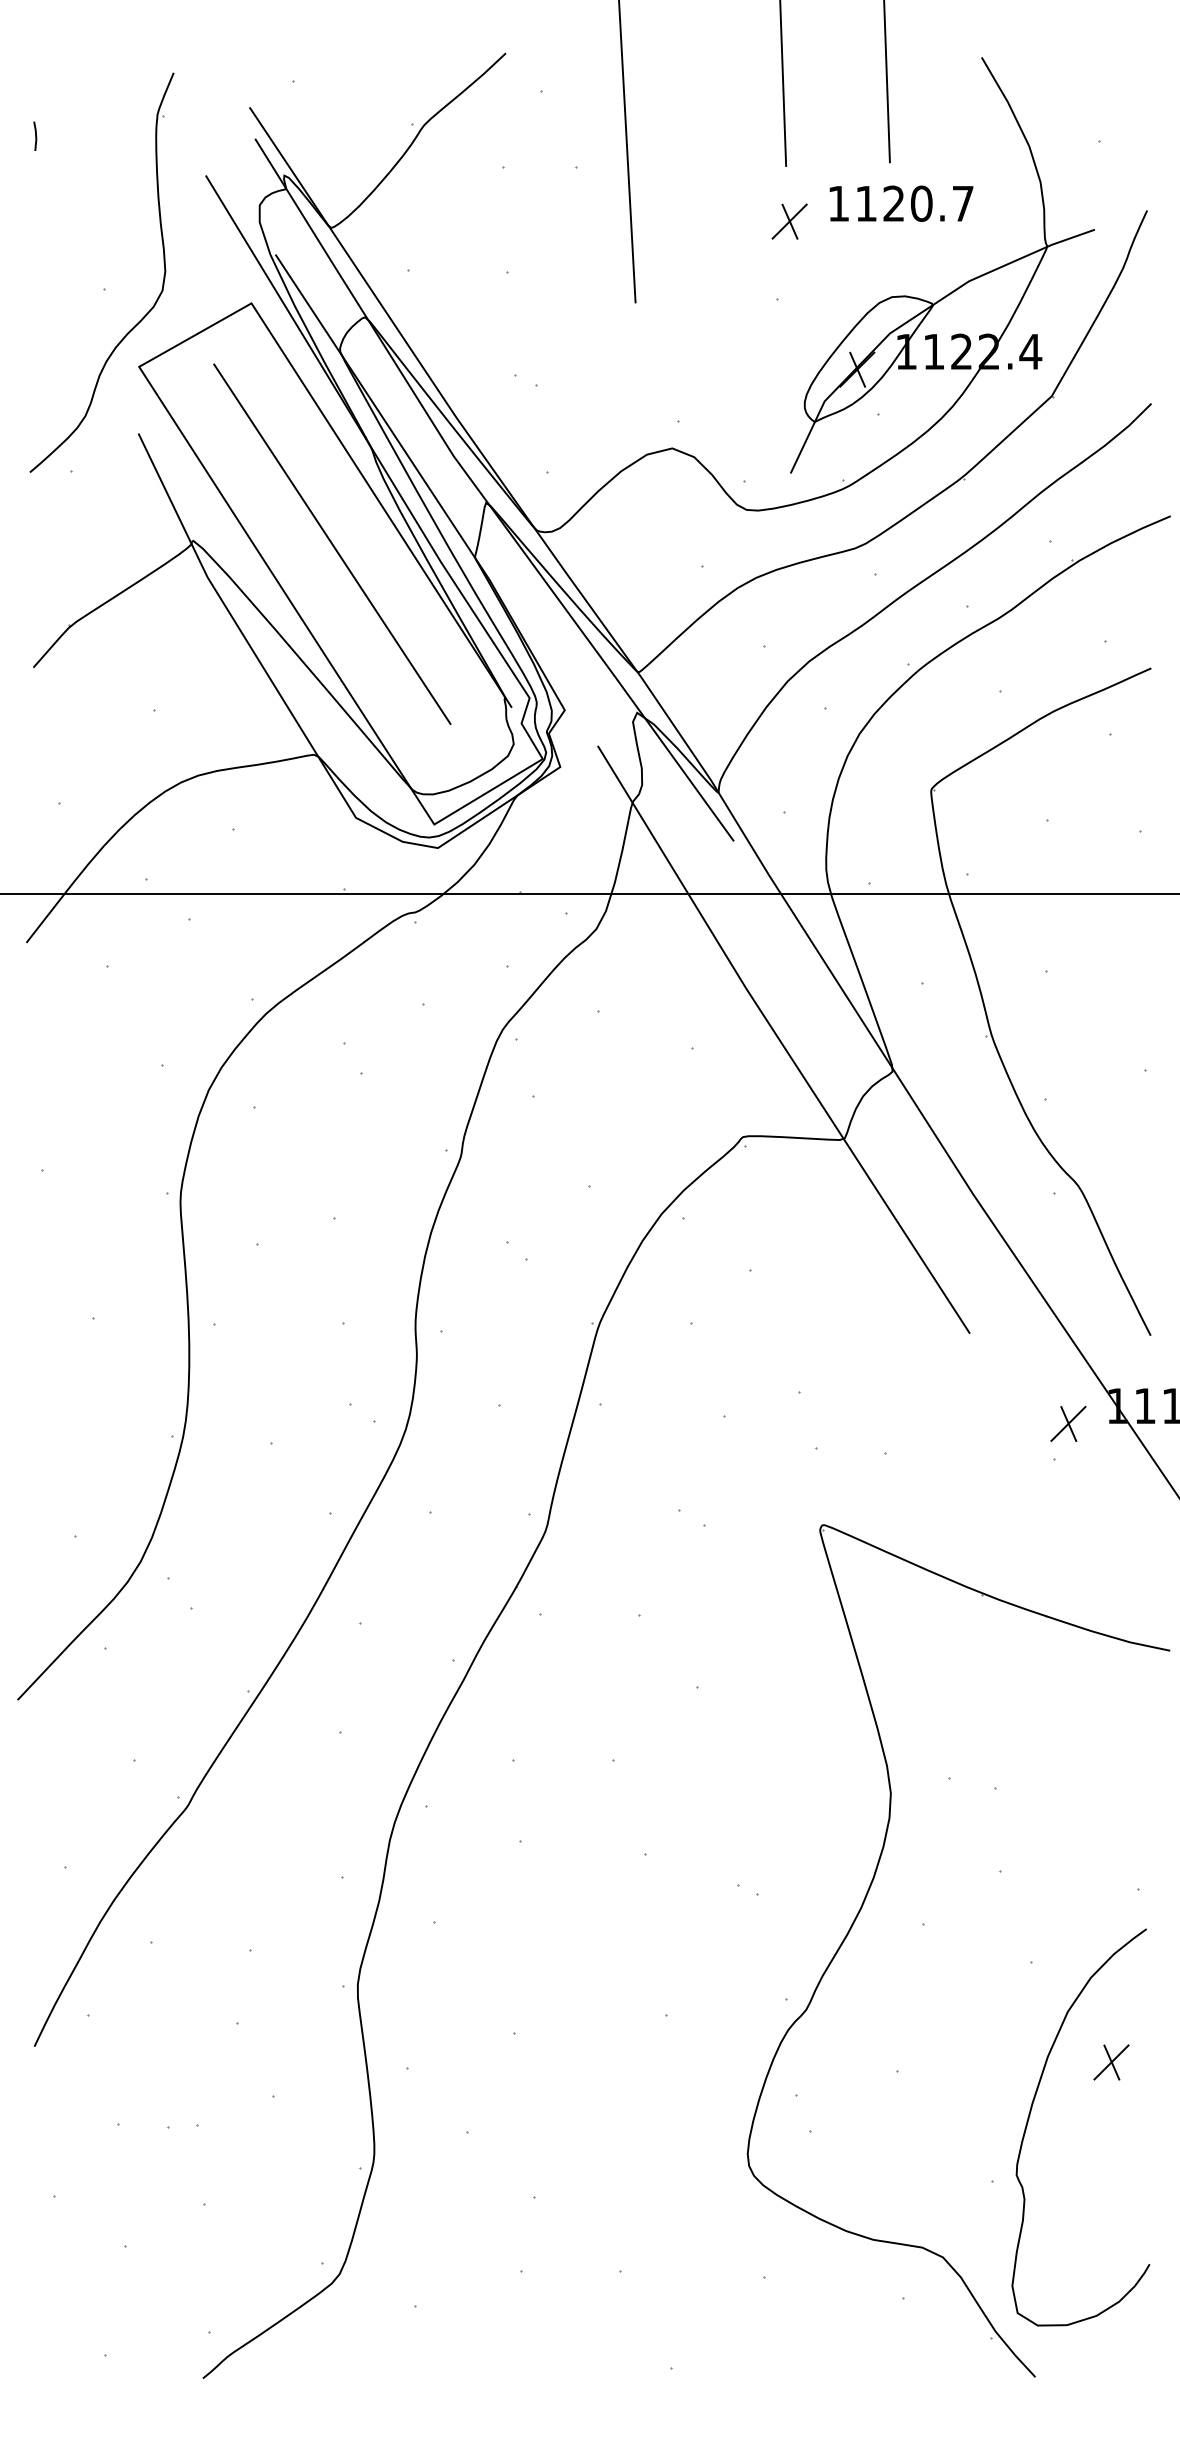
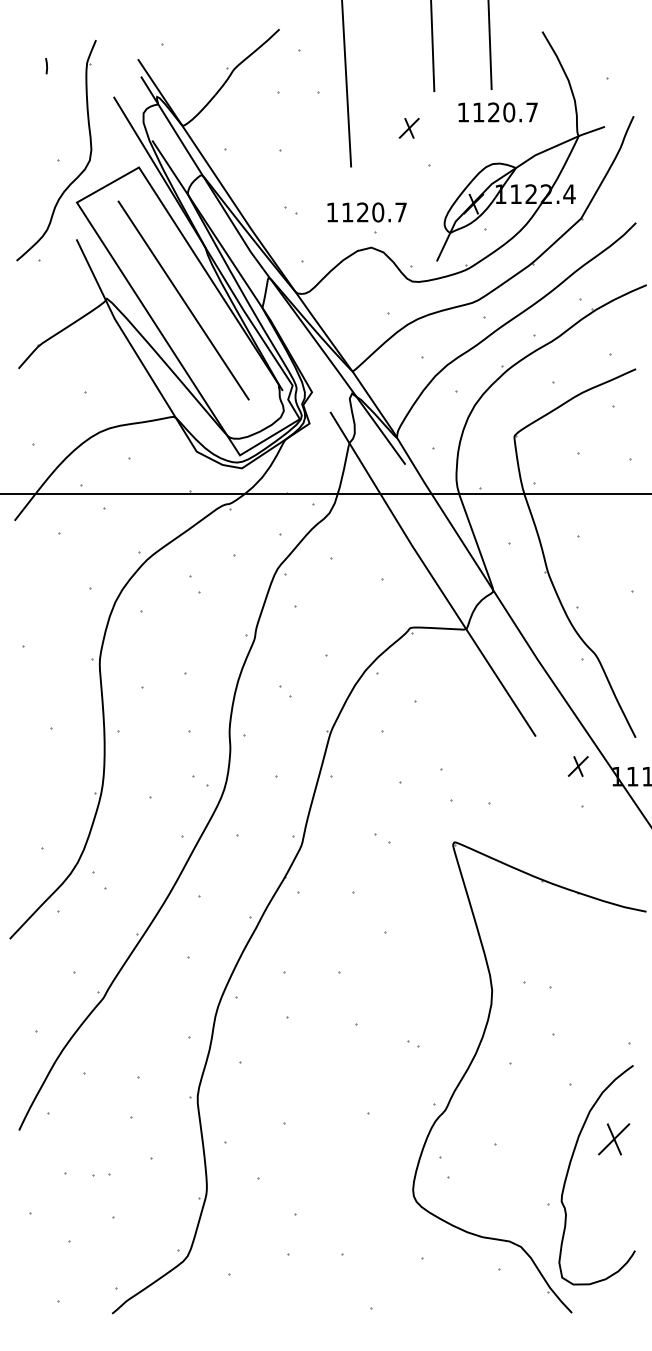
line: (35, 136) -> (46, 66), moved
part: (788, 220) -> (408, 127), moved
part: (663, 384) -> (366, 212), added
part: (1067, 1423) -> (577, 766), moved
part: (1110, 2061) -> (613, 1138), size x1.6

